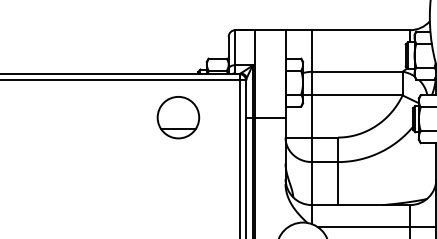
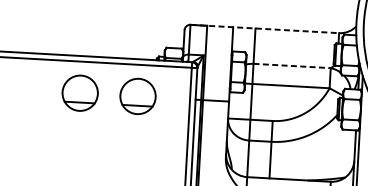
line: (323, 30) -> (265, 29), solid -> dashed
line: (357, 71) -> (292, 65), solid -> dashed
part: (110, 117) -> (80, 93), added

